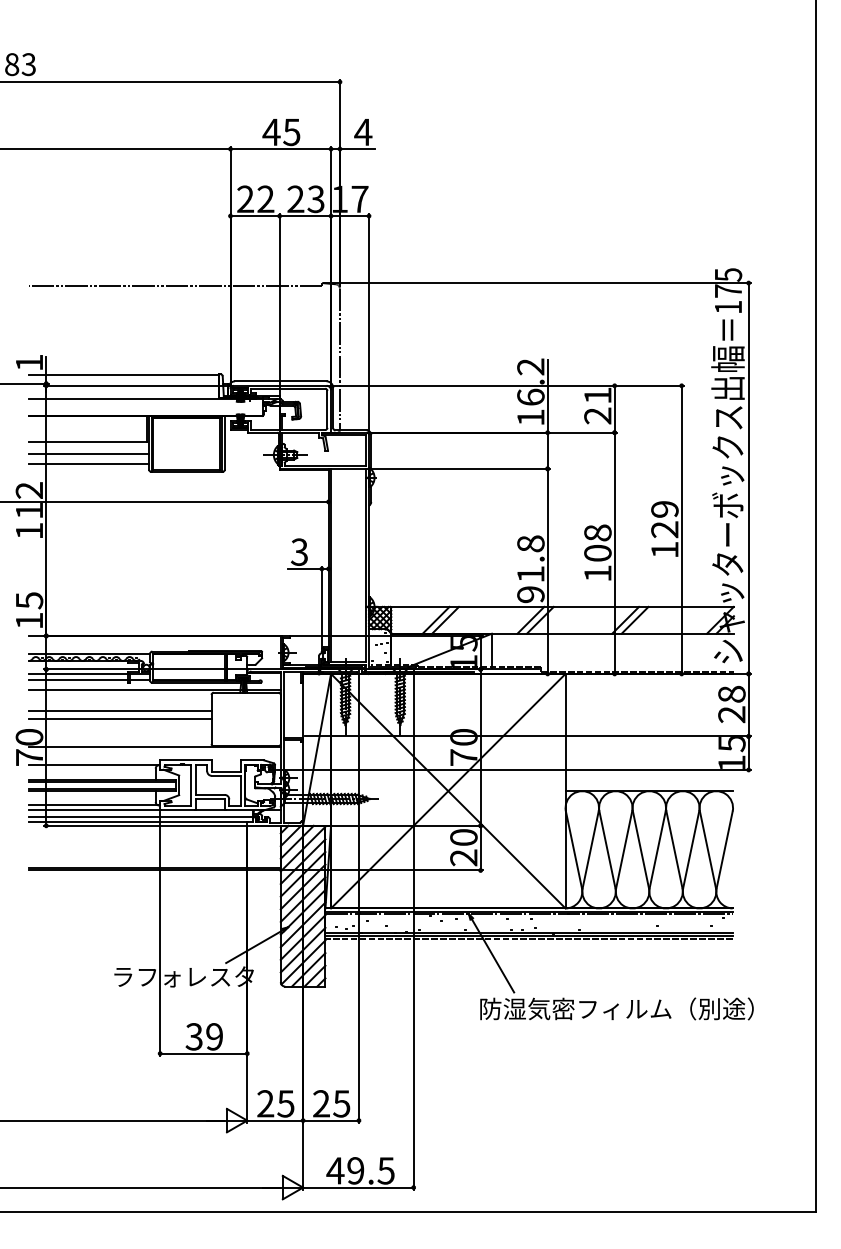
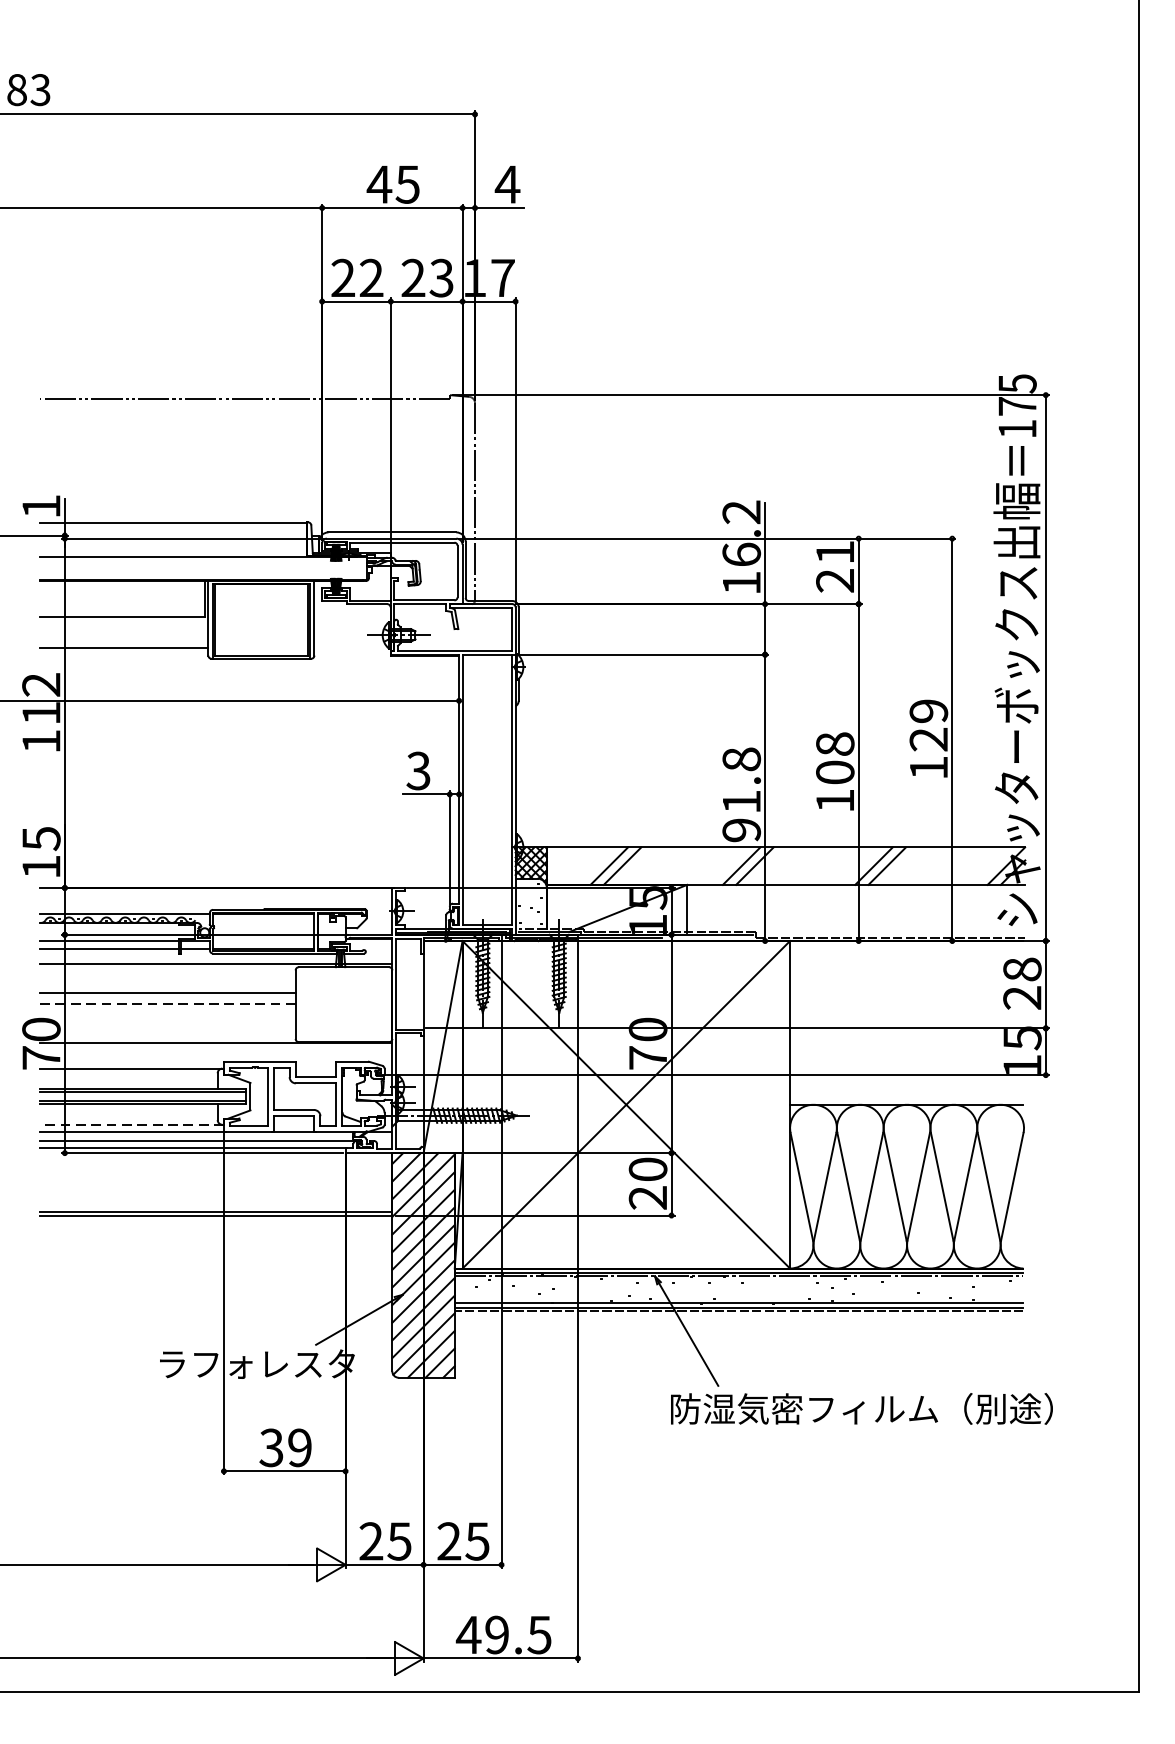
line: (88, 454) -> (123, 634), removed
line: (119, 719) -> (167, 1004), solid -> dashed
line: (94, 805) -> (132, 1124), solid -> dashed

